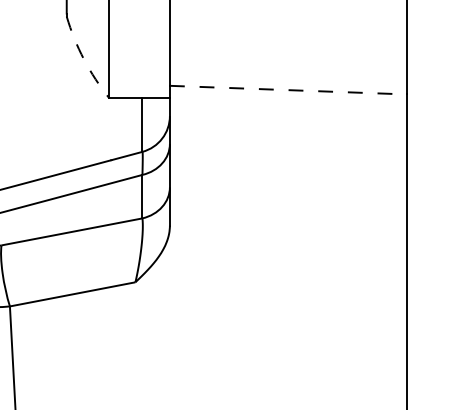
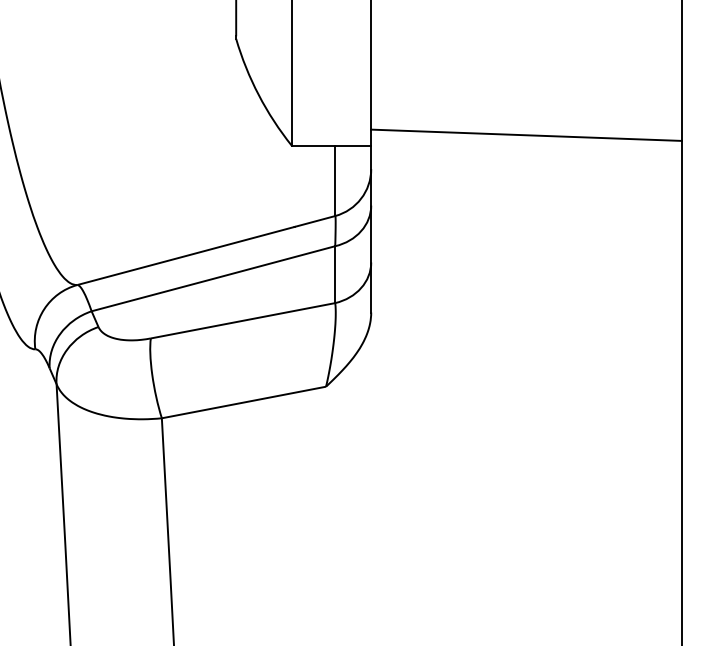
arc: (83, 59) -> (258, 95), dashed -> solid
line: (289, 90) -> (527, 135), dashed -> solid

